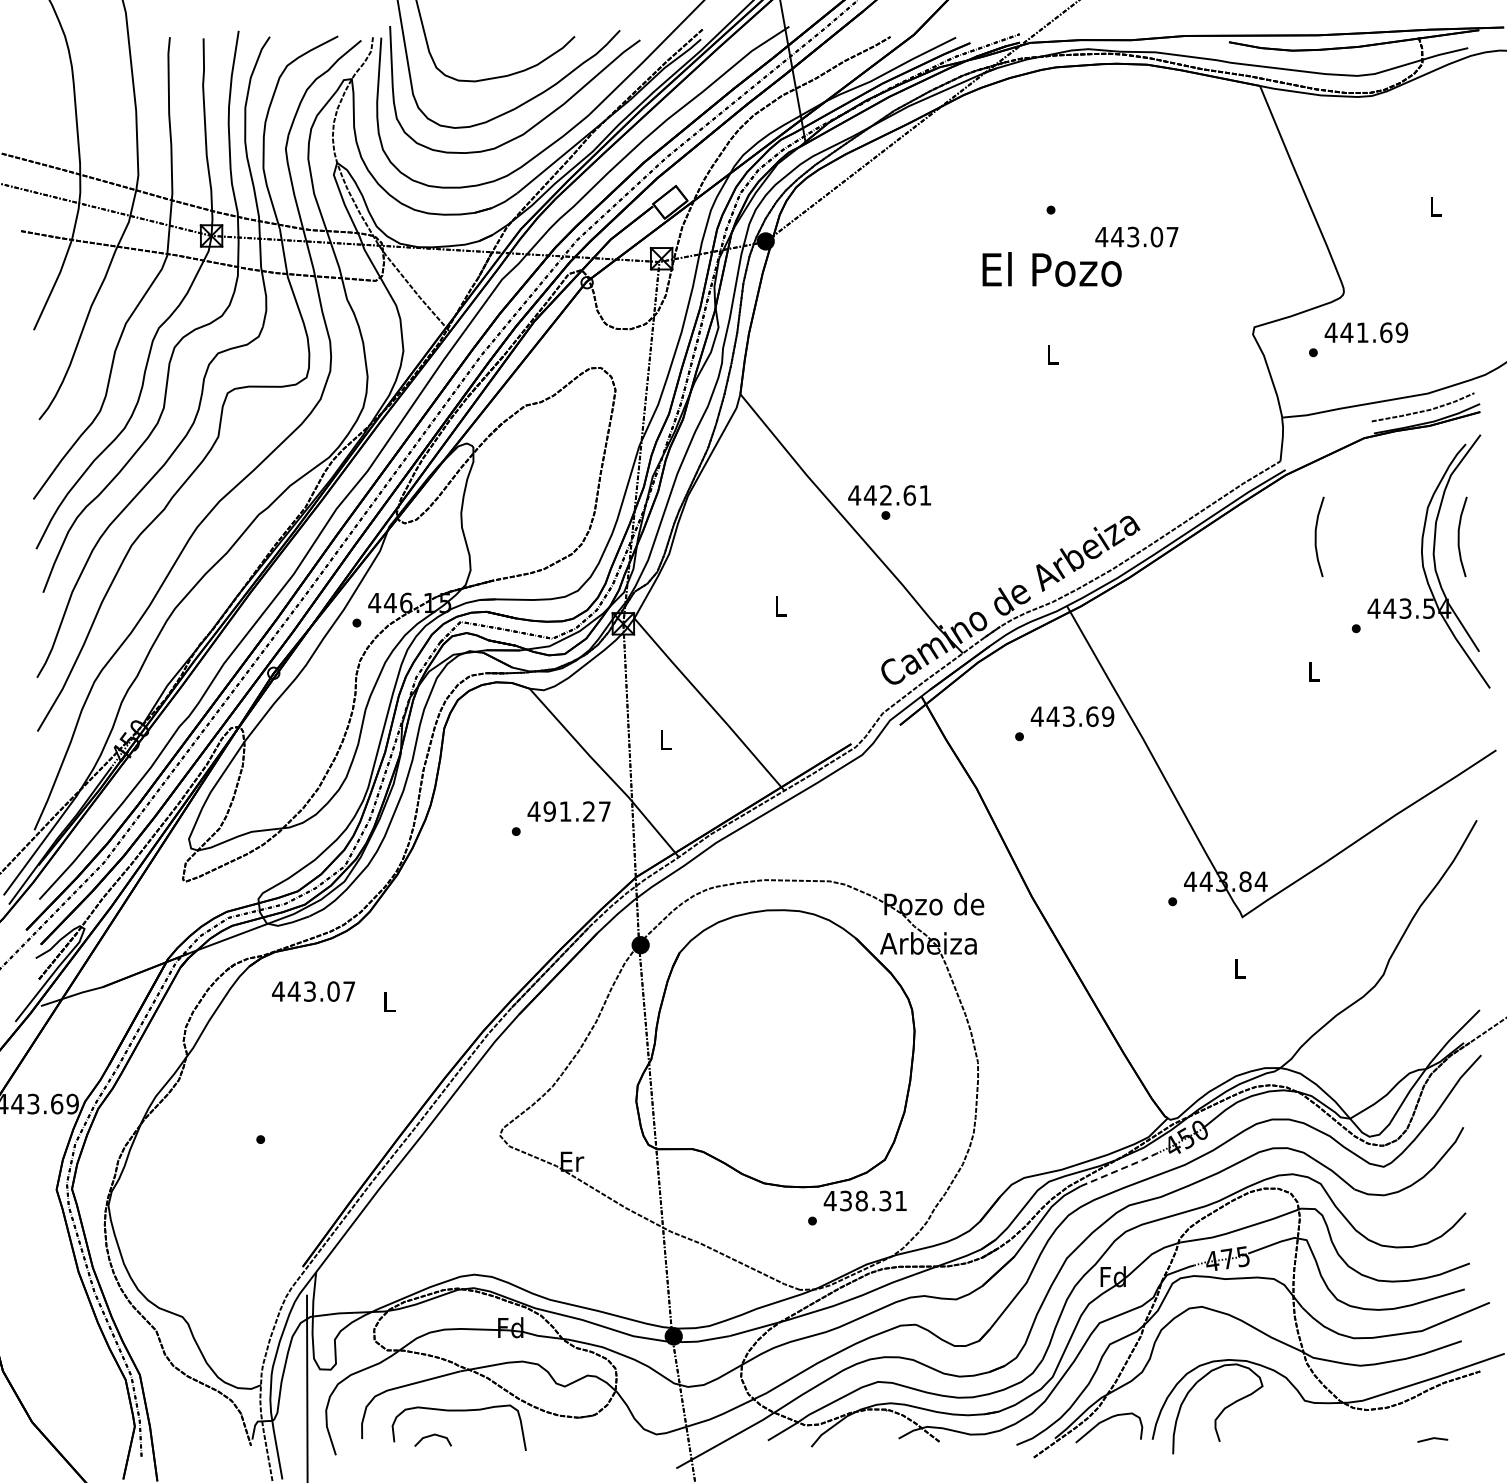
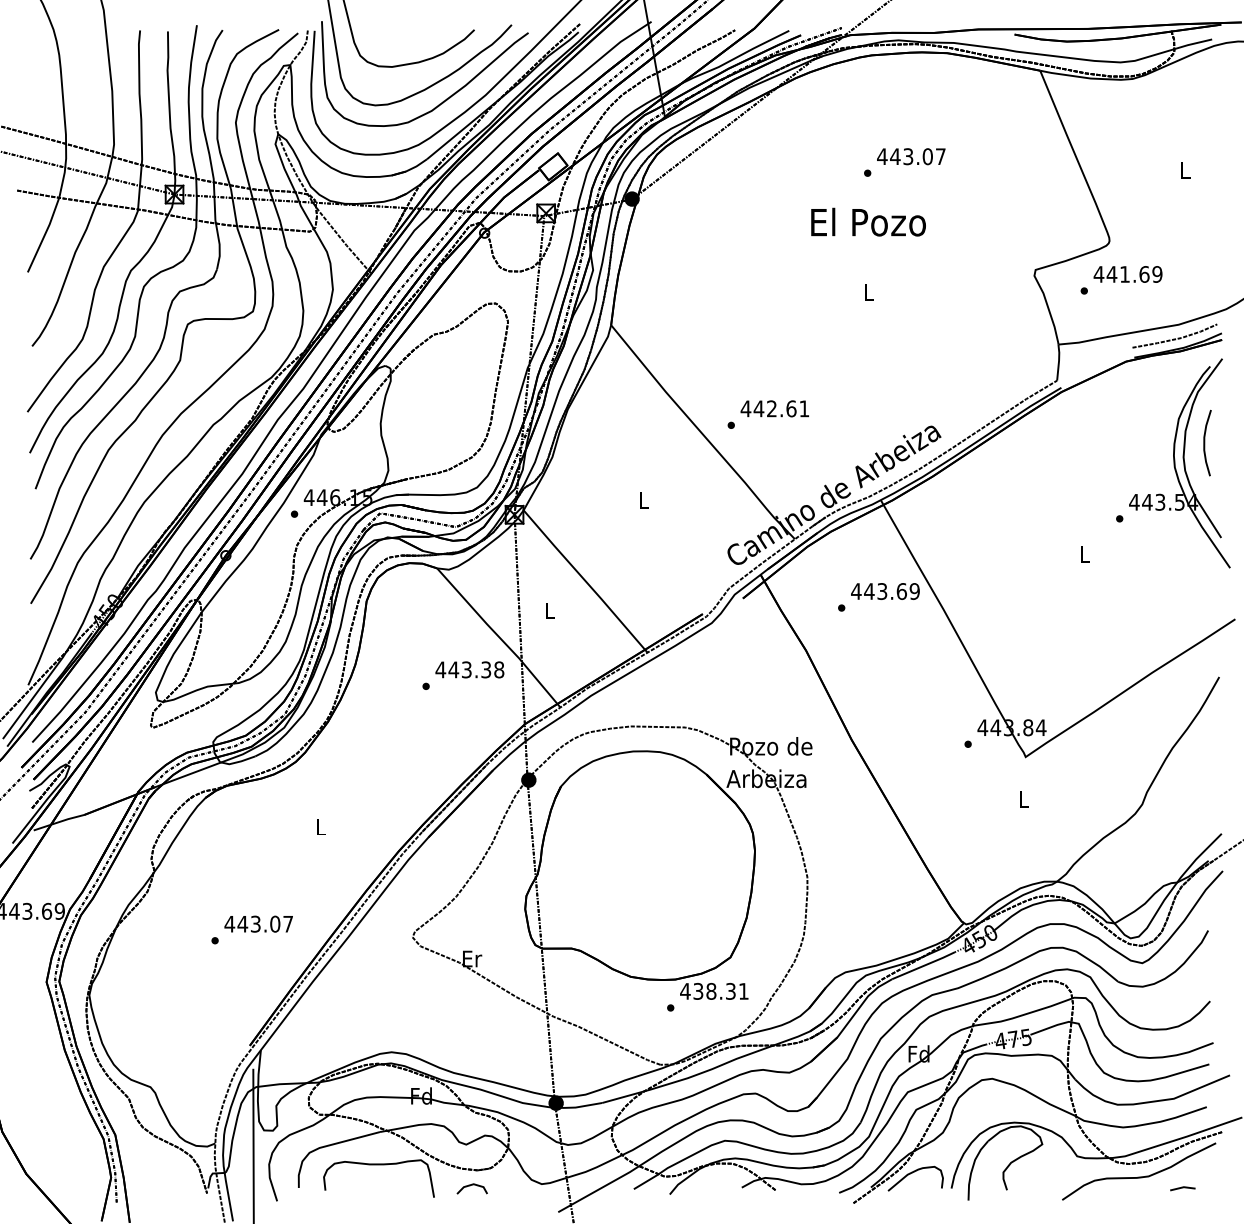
text: (1136, 236) -> (910, 156), moved
text: (889, 495) -> (774, 408), moved
curve: (1316, 536) -> (1086, 442), removed
text: (576, 811) -> (475, 669), 491.27 -> 443.38
text: (313, 991) -> (258, 924), moved
line: (1119, 1169) -> (924, 965), dashed -> solid
curve: (1379, 1425) -> (1138, 1176), added
line: (432, 1436) -> (471, 1185), moved

